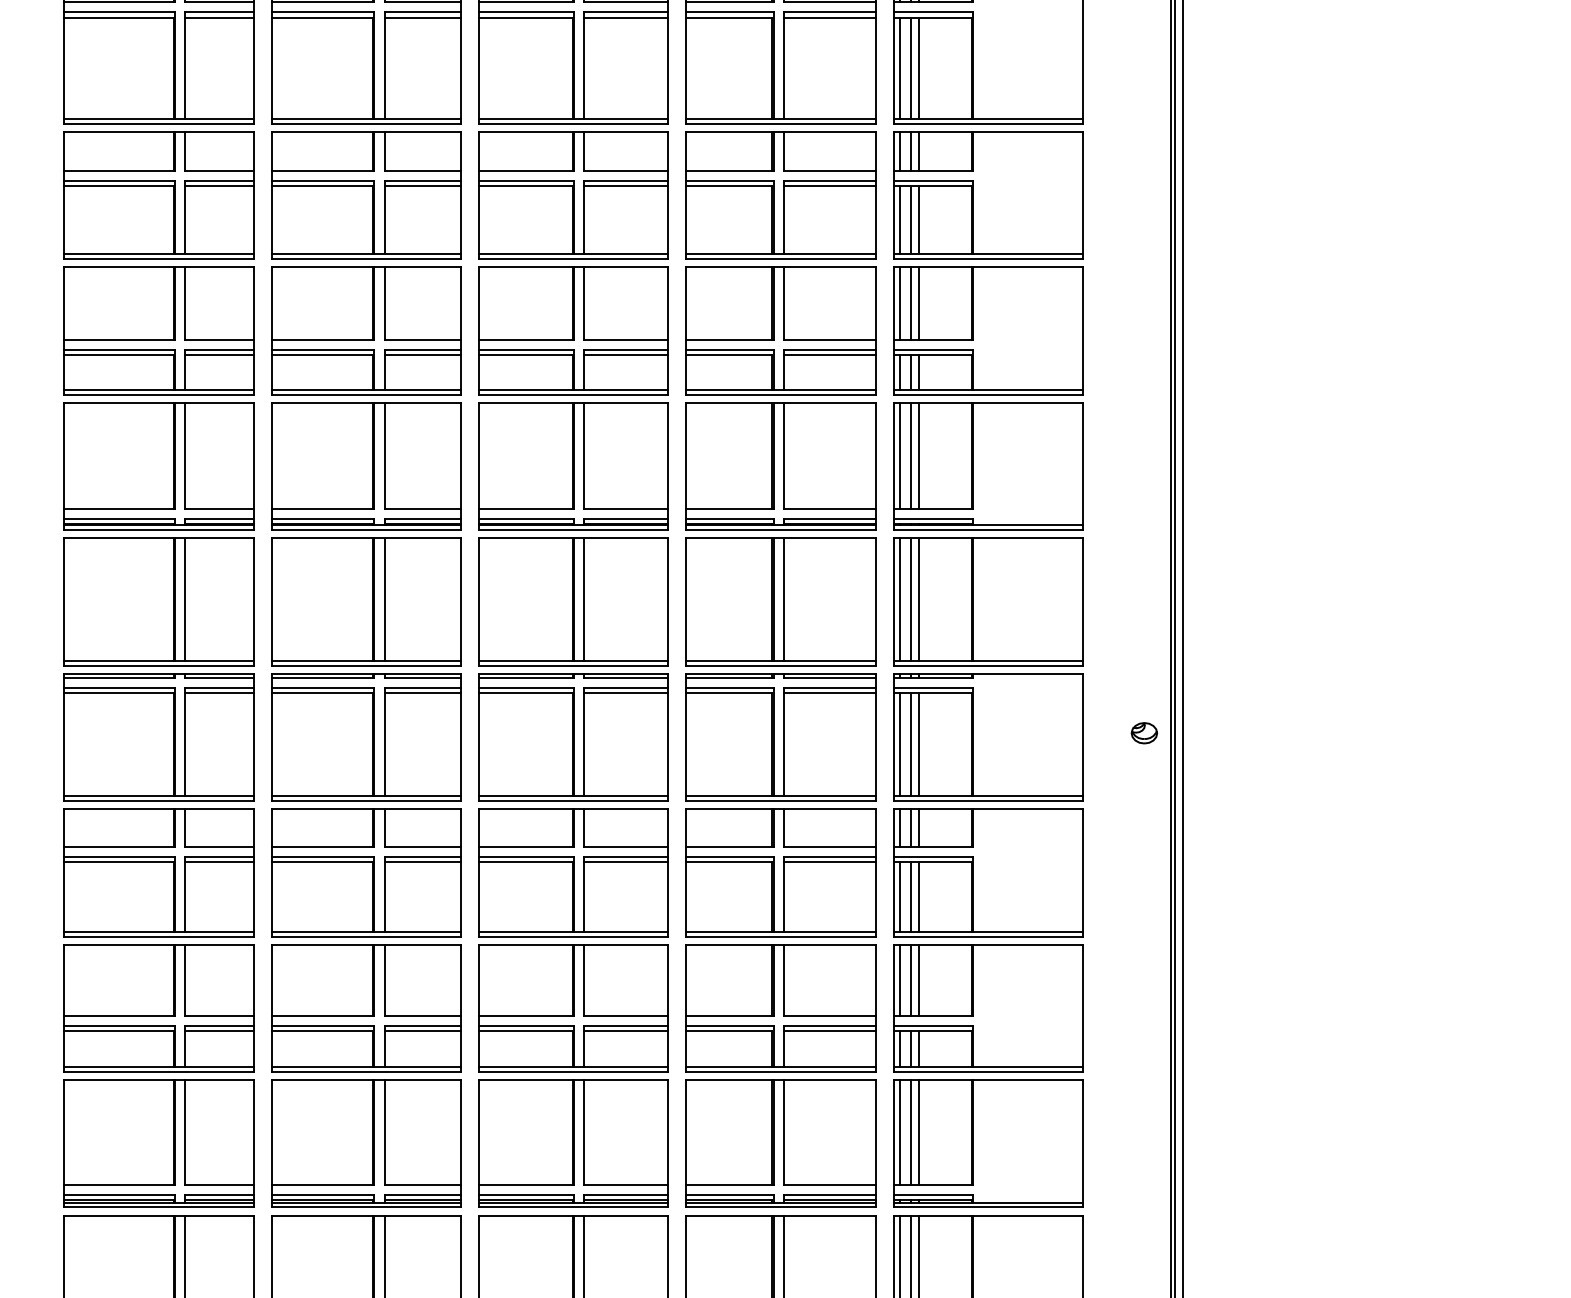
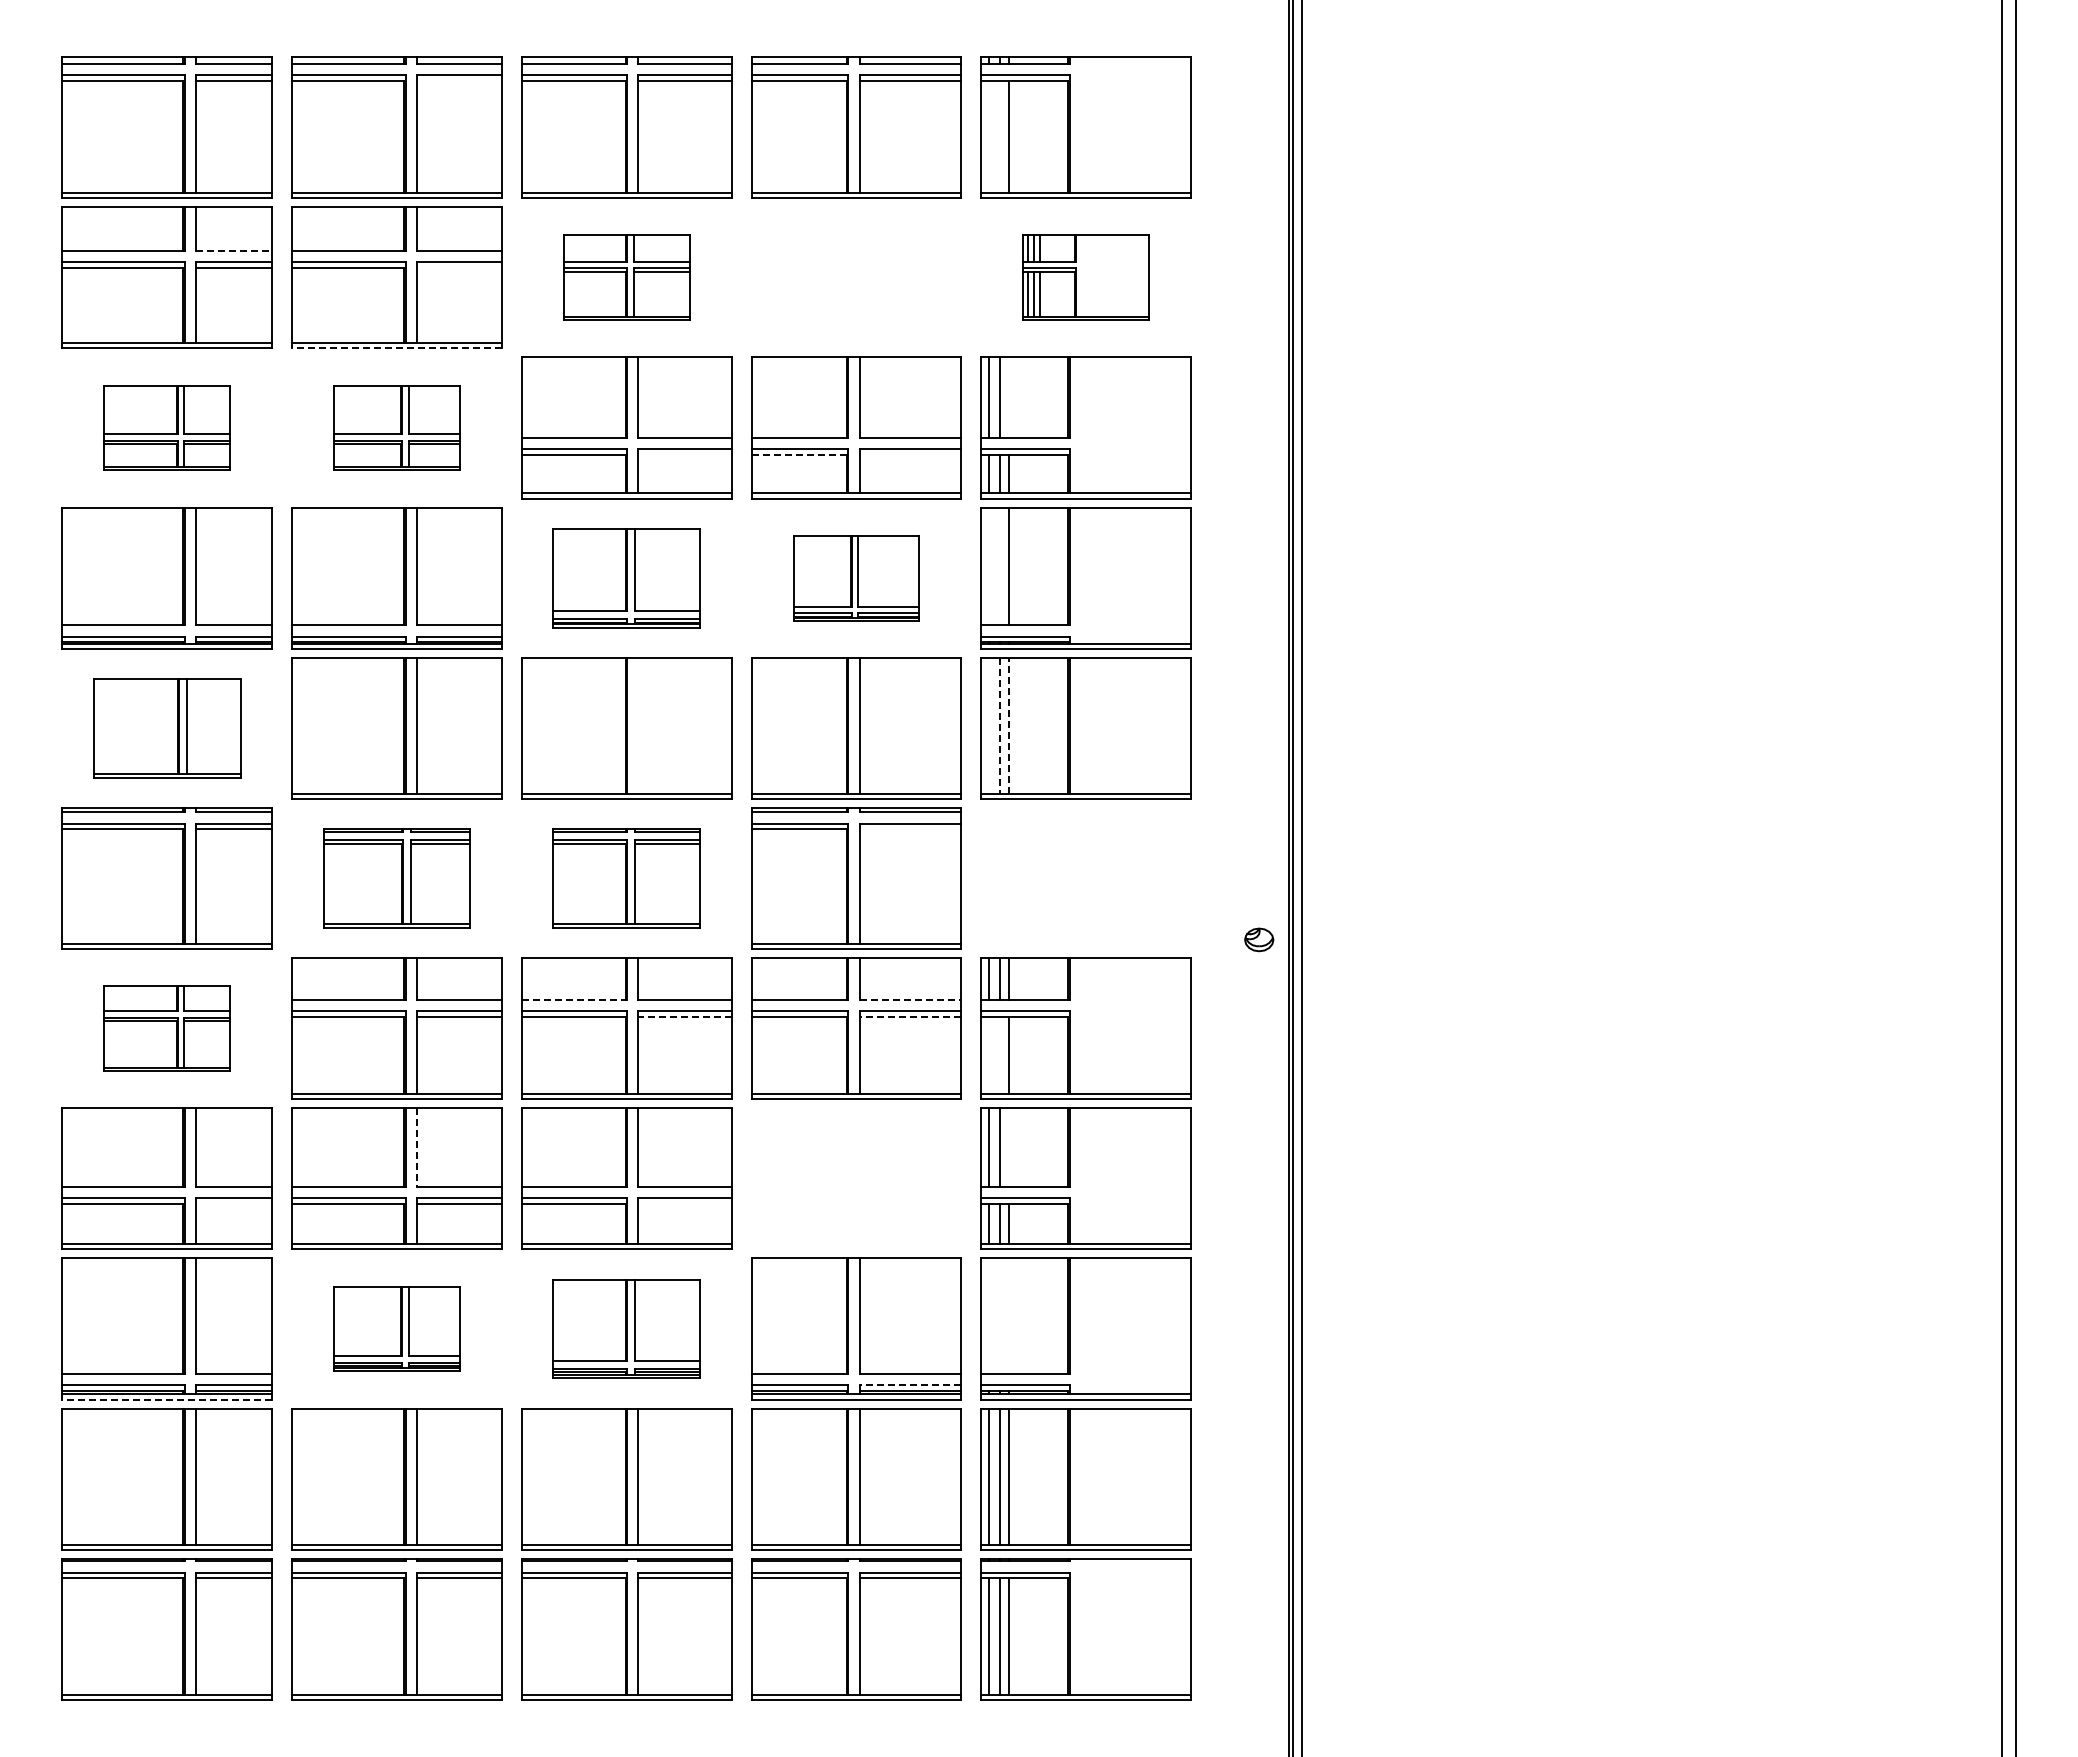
line: (422, 17) -> (459, 80), removed
line: (900, 67) -> (988, 136), removed
line: (910, 67) -> (1000, 136), removed
line: (219, 170) -> (234, 250), solid -> dashed
line: (422, 186) -> (459, 267), removed
part: (573, 195) -> (626, 277), size x0.6
part: (781, 195) -> (856, 277), removed
part: (987, 195) -> (1085, 277), size x0.6
line: (366, 259) -> (397, 348), solid -> dashed
line: (919, 303) -> (1009, 397), removed
part: (158, 330) -> (166, 427), size x0.6
part: (365, 330) -> (396, 427), size x0.6
line: (625, 355) -> (684, 455), removed
line: (729, 355) -> (799, 455), solid -> dashed
line: (829, 355) -> (910, 455), removed
line: (900, 455) -> (988, 566), removed
line: (910, 455) -> (1000, 566), removed
part: (573, 466) -> (626, 578), size x0.7
part: (781, 466) -> (856, 578), size x0.6
line: (584, 599) -> (638, 725), removed
line: (900, 599) -> (988, 725), removed
line: (910, 599) -> (1000, 725), solid -> dashed
line: (919, 599) -> (1009, 725), solid -> dashed
part: (158, 602) -> (166, 728), size x0.7
line: (829, 693) -> (910, 829), removed
part: (1144, 732) -> (1259, 939), moved
part: (365, 737) -> (396, 878), size x0.7
part: (573, 737) -> (626, 878), size x0.7
part: (987, 737) -> (1085, 878), removed
line: (526, 846) -> (574, 999), solid -> dashed
line: (829, 846) -> (910, 999), solid -> dashed
line: (626, 861) -> (685, 1016), solid -> dashed
line: (829, 861) -> (910, 1016), solid -> dashed
part: (158, 872) -> (166, 1028), size x0.6
line: (900, 897) -> (988, 1055), removed
line: (910, 897) -> (1000, 1055), removed
line: (919, 980) -> (1009, 1147), removed
line: (384, 981) -> (417, 1148), solid -> dashed
part: (781, 1008) -> (856, 1178), removed
line: (218, 1030) -> (233, 1203), removed
line: (625, 1030) -> (684, 1203), removed
line: (900, 1132) -> (988, 1316), removed
line: (910, 1132) -> (1000, 1316), removed
line: (919, 1132) -> (1009, 1316), removed
part: (365, 1143) -> (396, 1328), size x0.6
part: (573, 1143) -> (626, 1328), size x0.7
line: (829, 1194) -> (910, 1385), solid -> dashed
line: (159, 1207) -> (167, 1399), solid -> dashed

